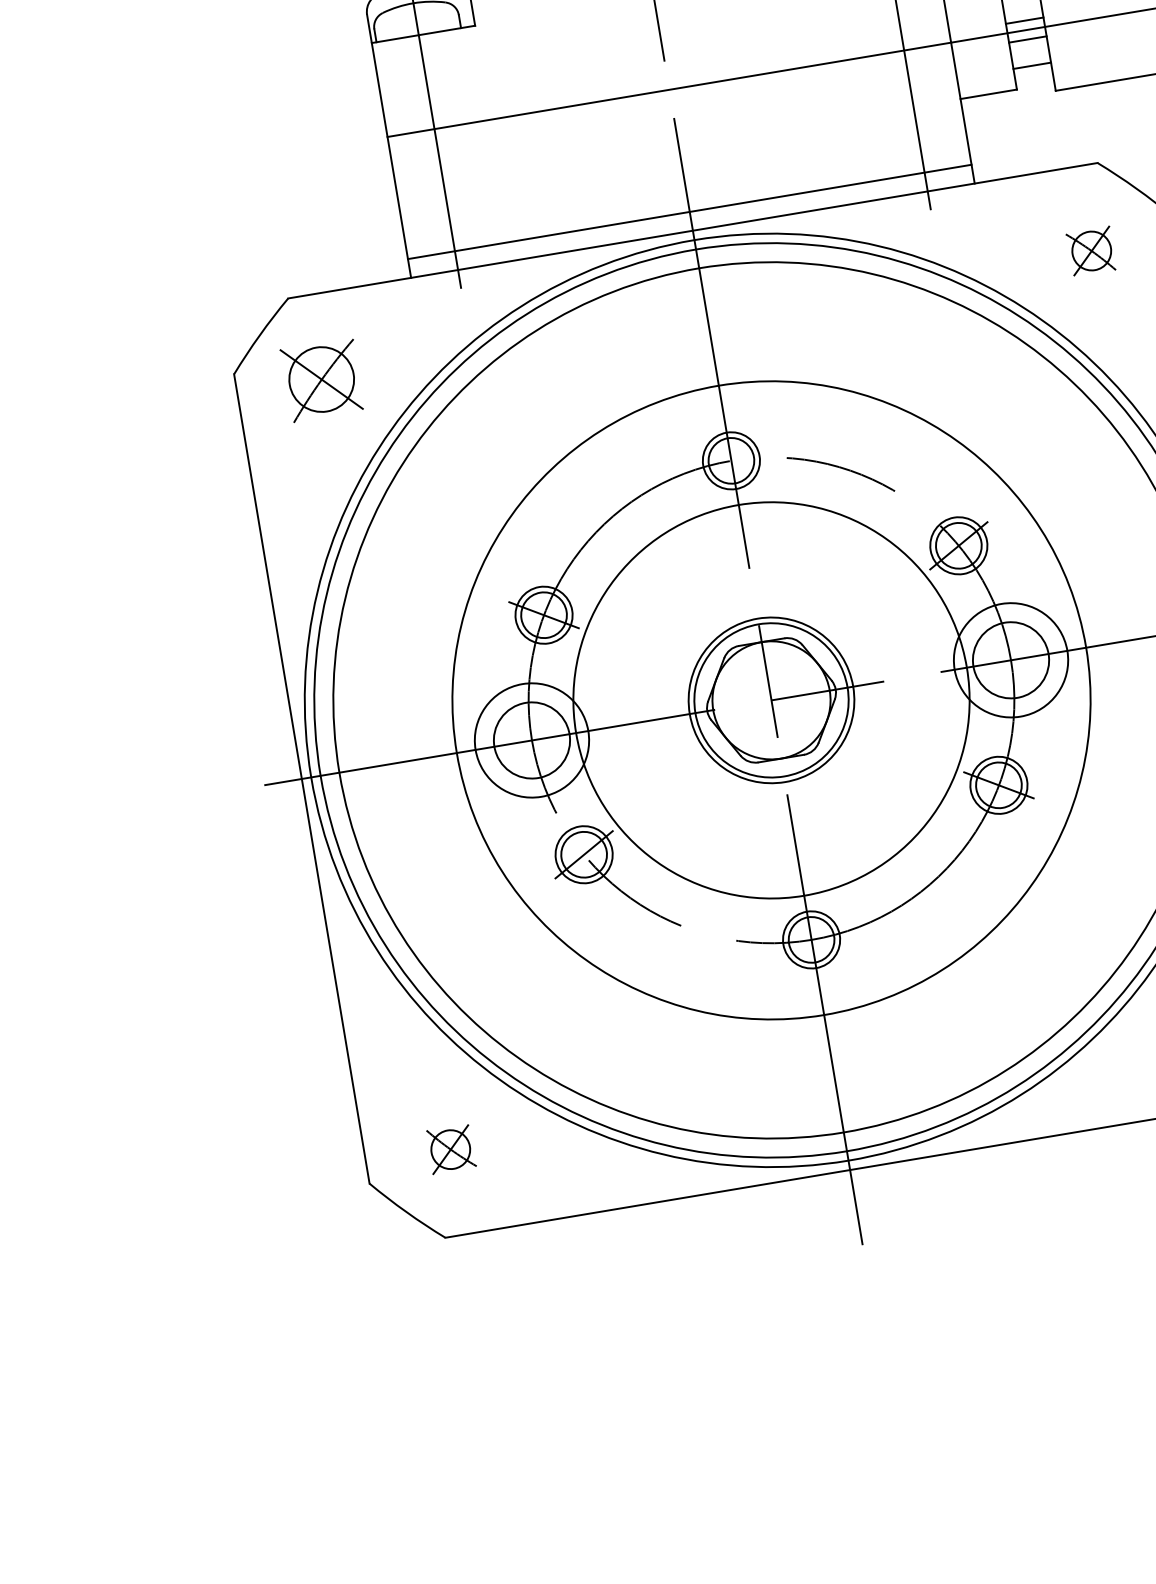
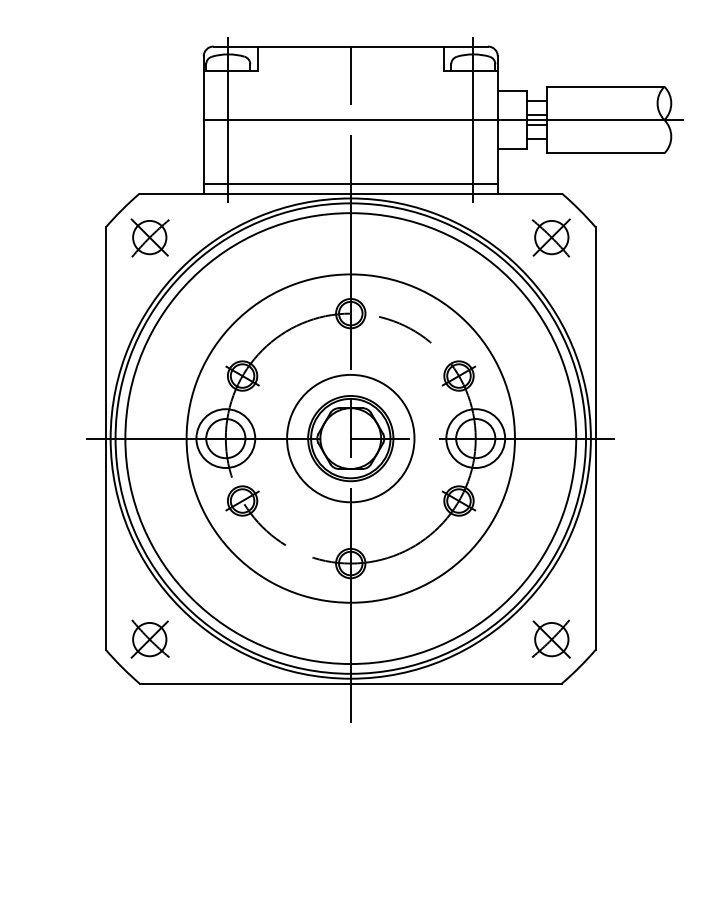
part: (1089, 250) -> (550, 237), size x1.67
circle: (770, 700) -> (350, 438), size x0.62
part: (449, 1148) -> (149, 638), size x1.67

